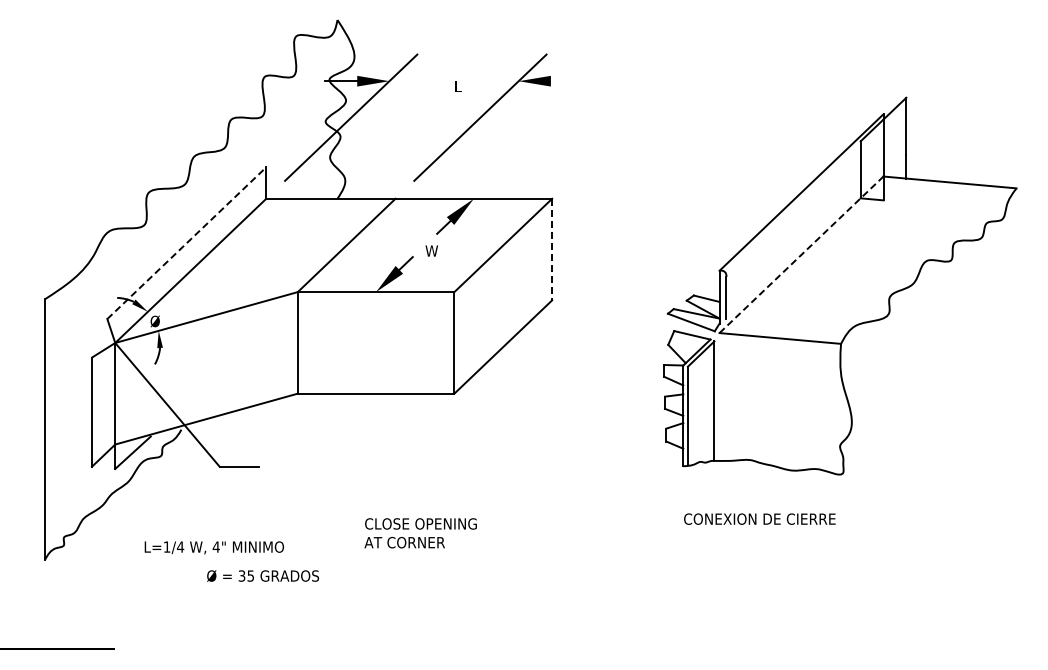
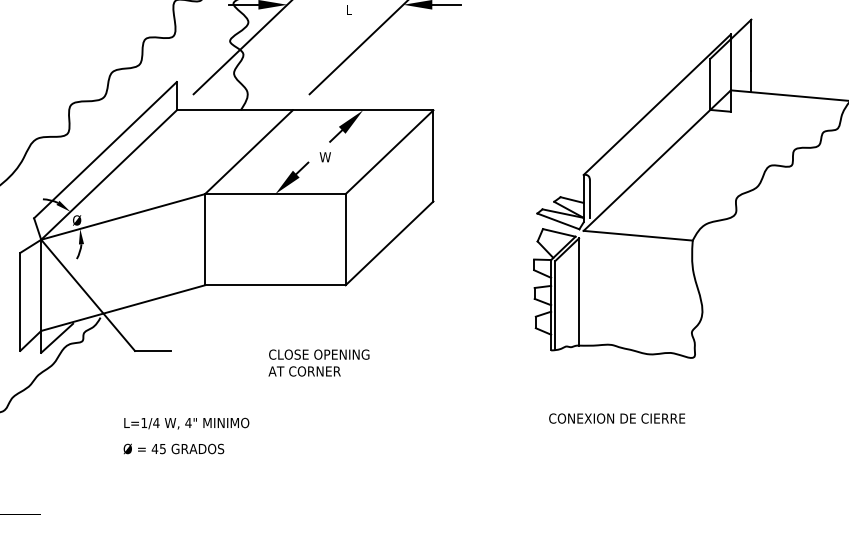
line: (566, 81) -> (446, 5), added
line: (186, 243) -> (105, 150), dashed -> solid
line: (552, 249) -> (433, 155), dashed -> solid
line: (801, 254) -> (657, 160), dashed -> solid
text: (759, 518) -> (616, 417), moved
text: (420, 533) -> (318, 363), moved
text: (213, 547) -> (185, 423), moved
text: (241, 575) -> (154, 448), 35 -> 45

